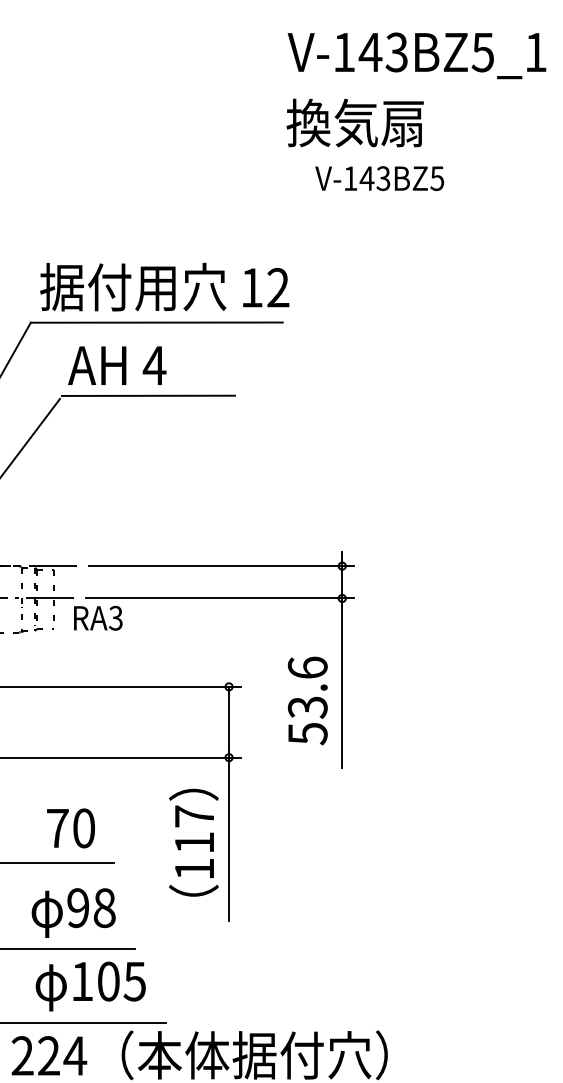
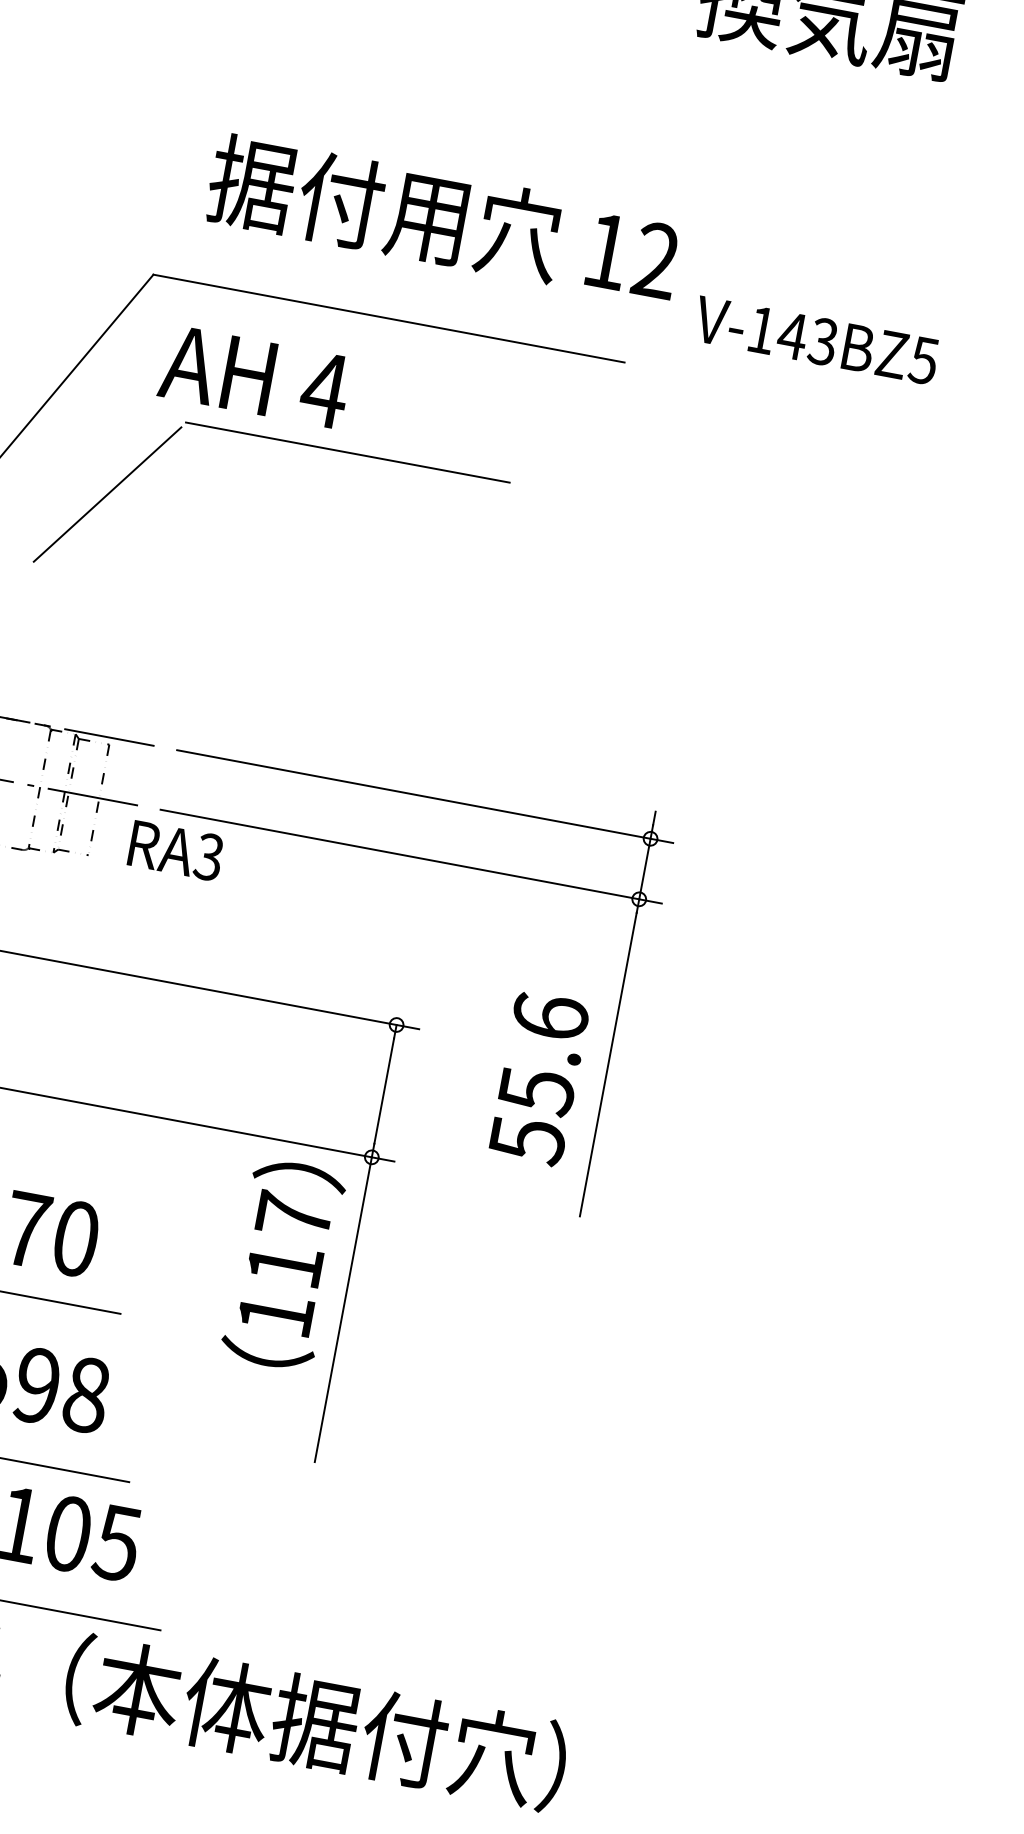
text: (379, 178) -> (815, 340), moved
text: (164, 286) -> (443, 218), moved
text: (117, 365) -> (255, 376), moved
text: (307, 707) -> (536, 1090), 53.6 -> 55.6
text: (193, 842) -> (283, 1264), moved

